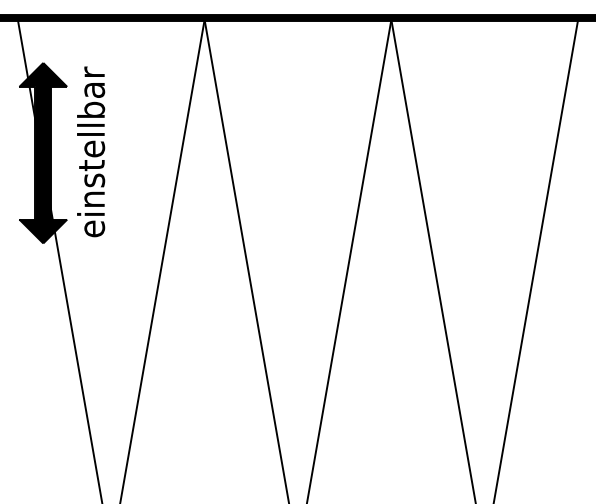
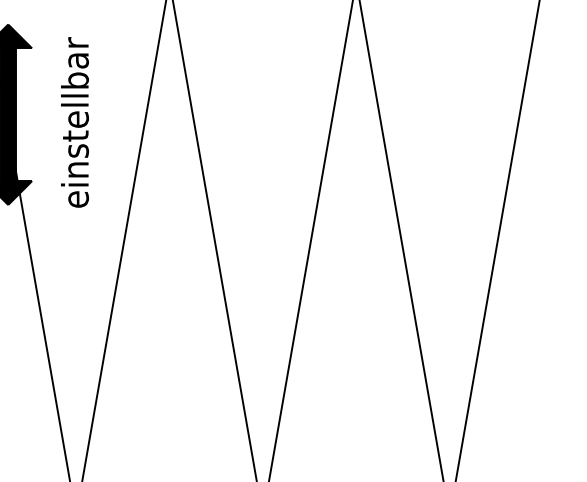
text: (91, 151) -> (75, 122), moved

